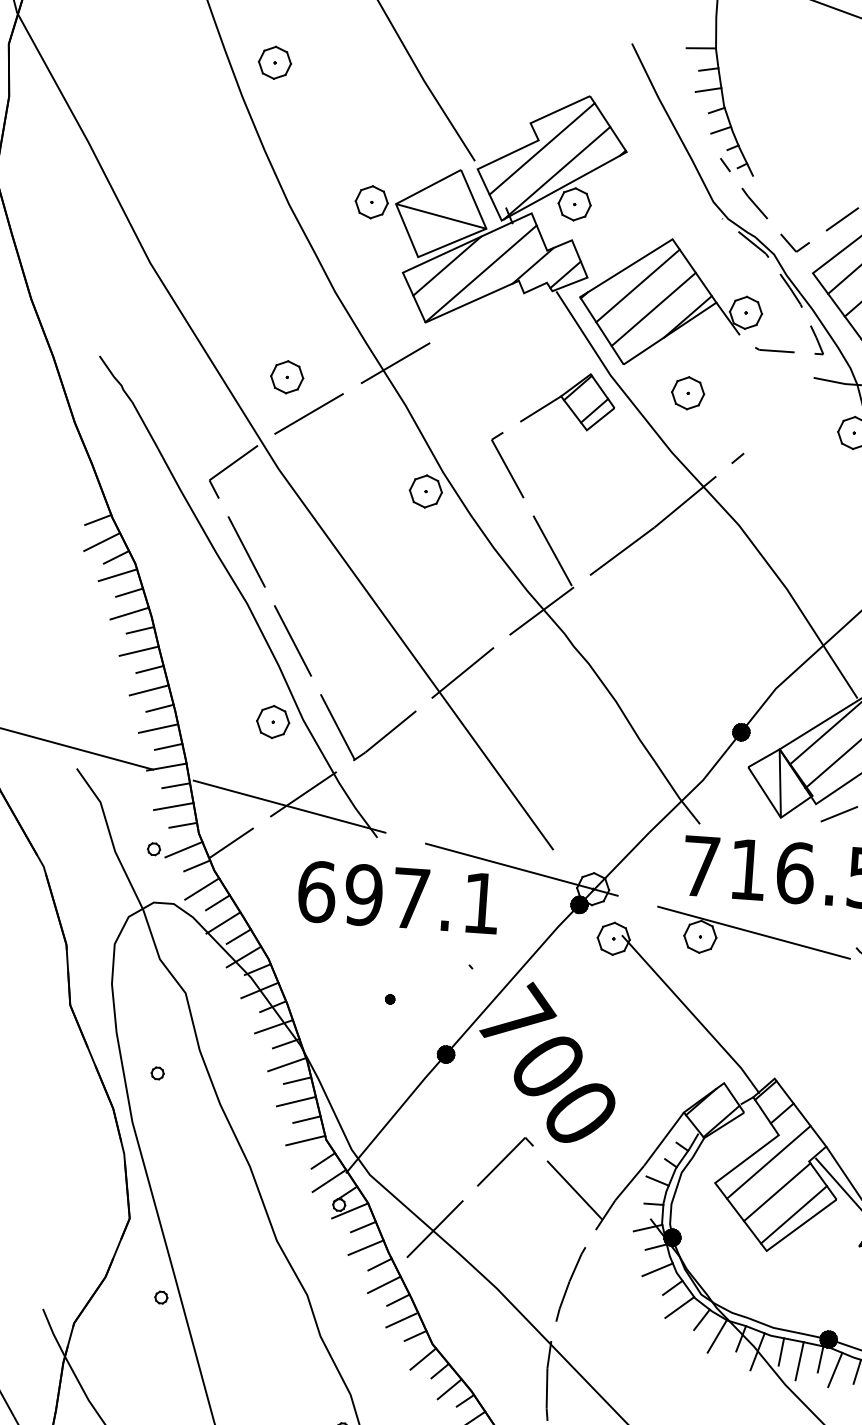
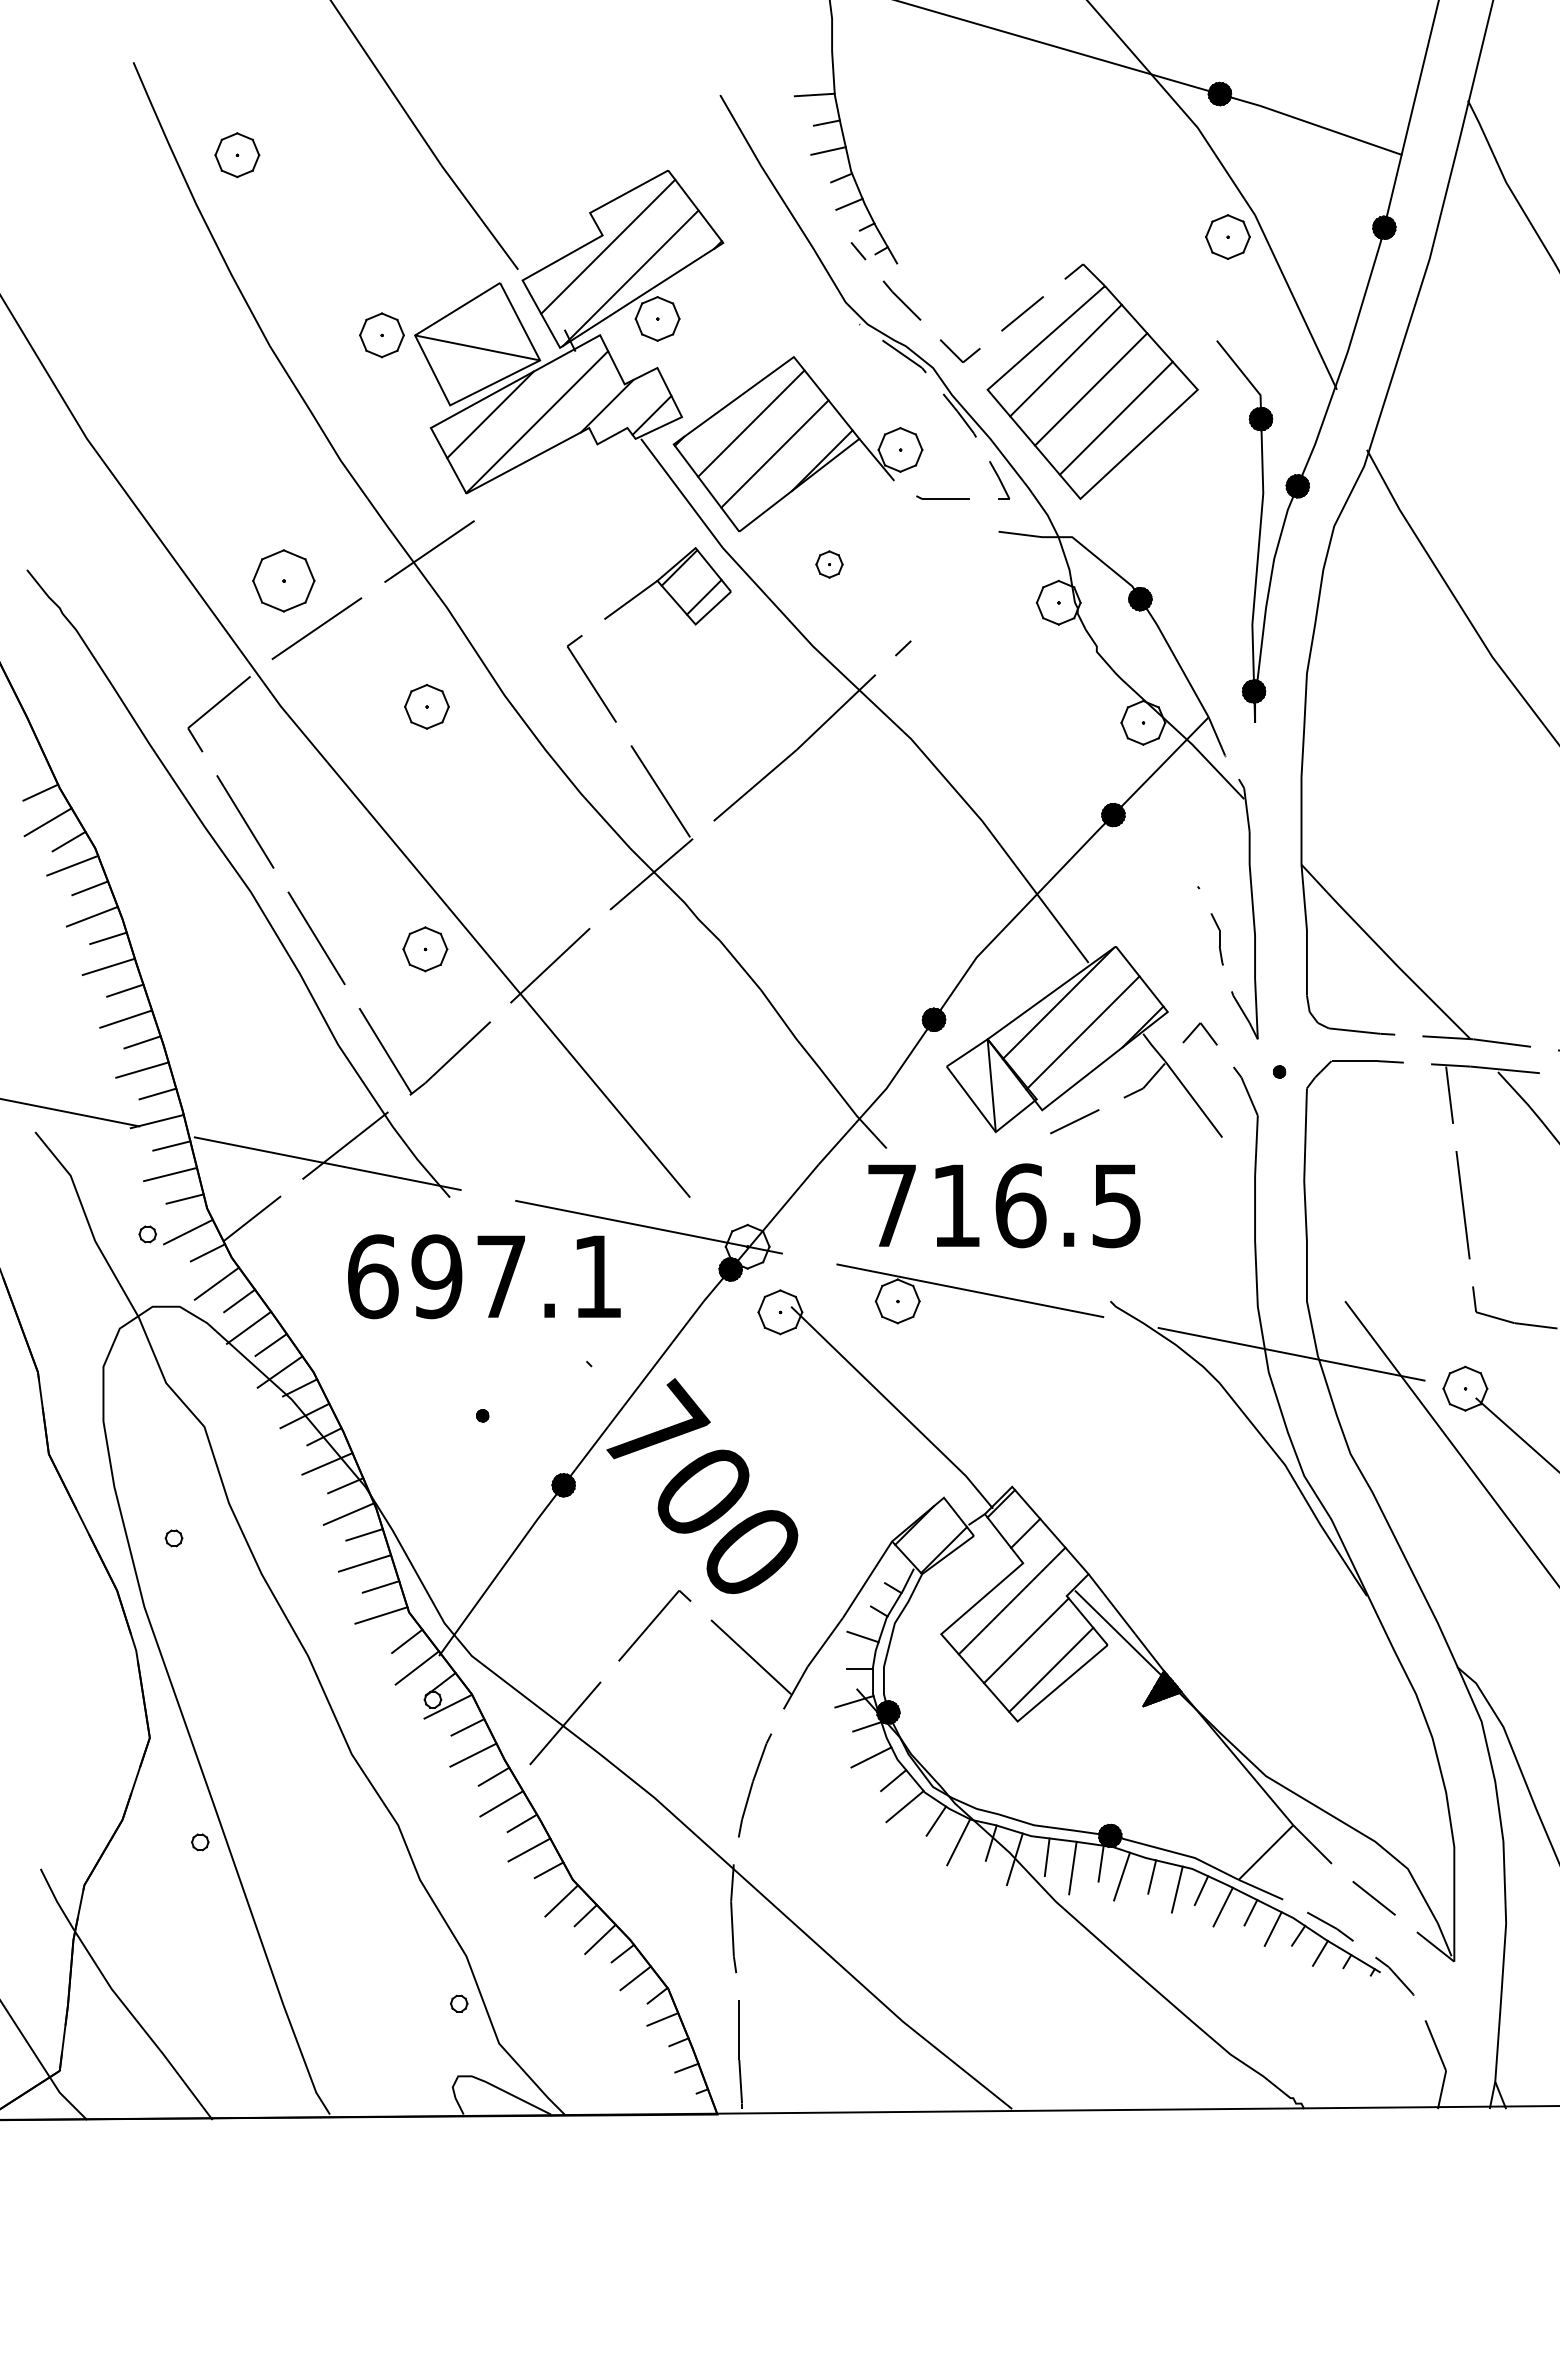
part: (287, 376) -> (283, 580), size x1.4
part: (688, 393) -> (829, 564), size x0.6
part: (425, 491) -> (426, 706), moved
part: (273, 722) -> (425, 949), moved

